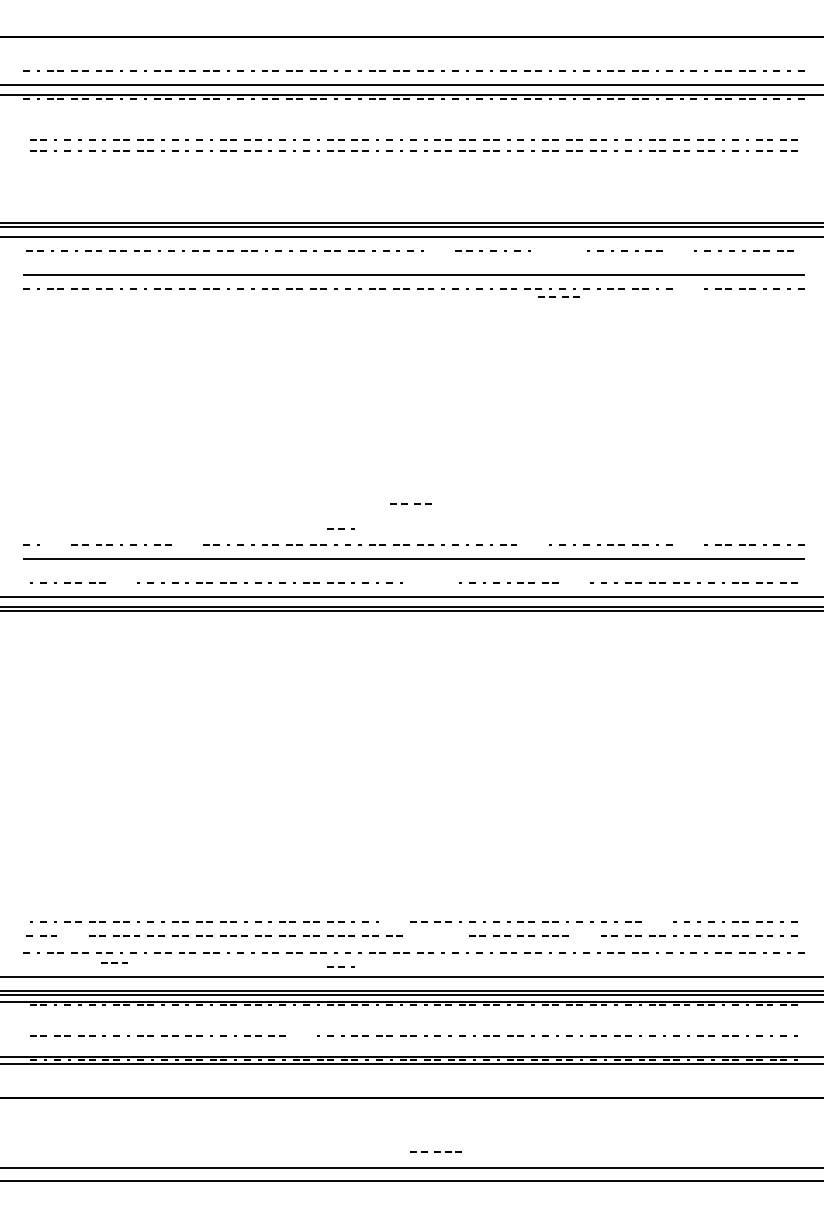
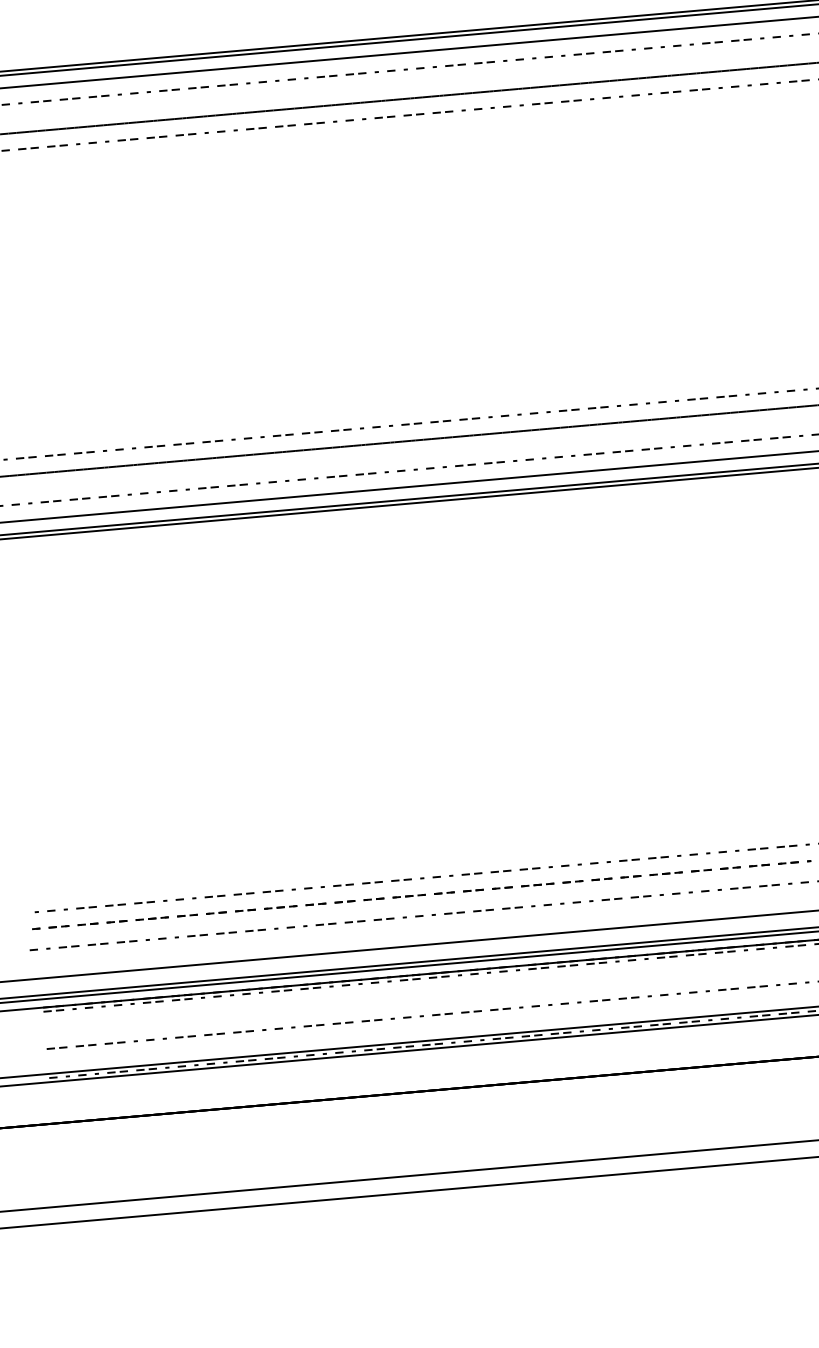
line: (437, 250) -> (452, 64), added
line: (676, 250) -> (739, 39), added
line: (690, 288) -> (760, 83), added
line: (555, 296) -> (594, 52), moved
line: (407, 503) -> (475, 463), moved
line: (340, 528) -> (365, 408), removed
line: (53, 544) -> (23, 457), added
line: (189, 544) -> (186, 443), added
line: (530, 544) -> (595, 407), added
line: (690, 544) -> (786, 390), added
line: (119, 582) -> (106, 496), added
line: (572, 582) -> (649, 448), added
line: (392, 921) -> (469, 873), added
line: (655, 921) -> (784, 846), added
line: (70, 935) -> (84, 924), added
line: (582, 935) -> (698, 870), added
line: (114, 962) -> (140, 951), removed
line: (340, 966) -> (411, 932), removed
line: (299, 1035) -> (369, 1019), added
line: (435, 1151) -> (522, 885), moved

